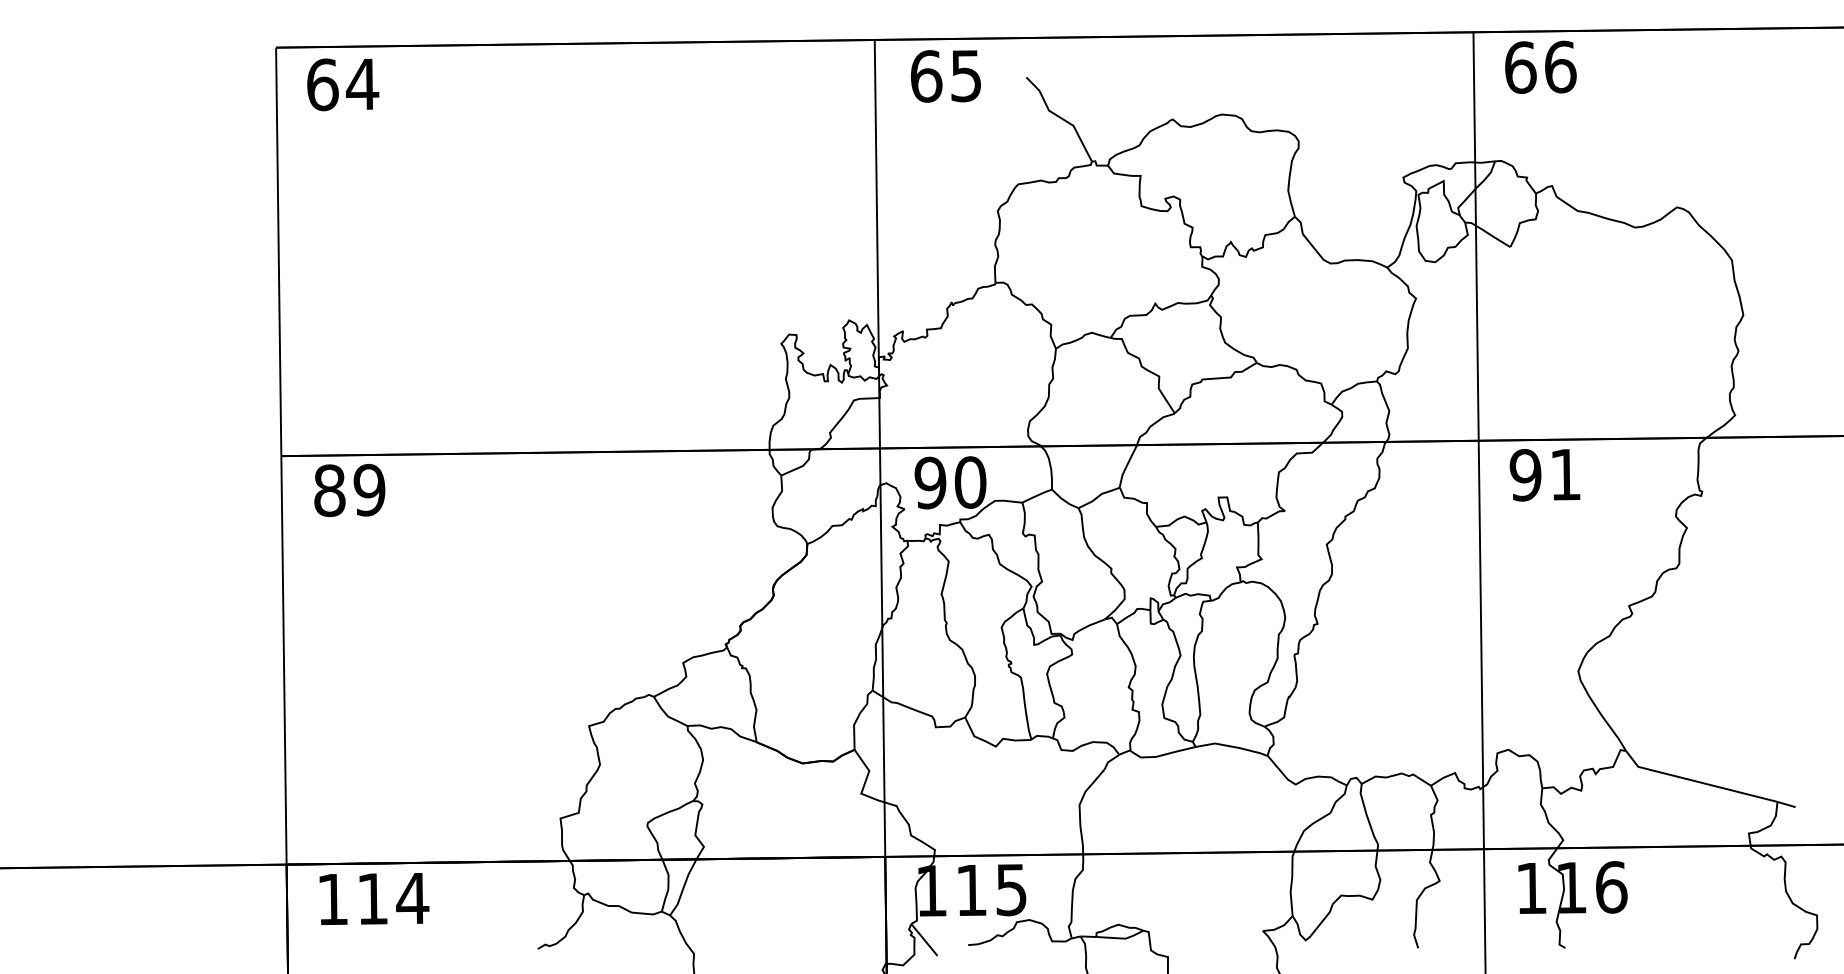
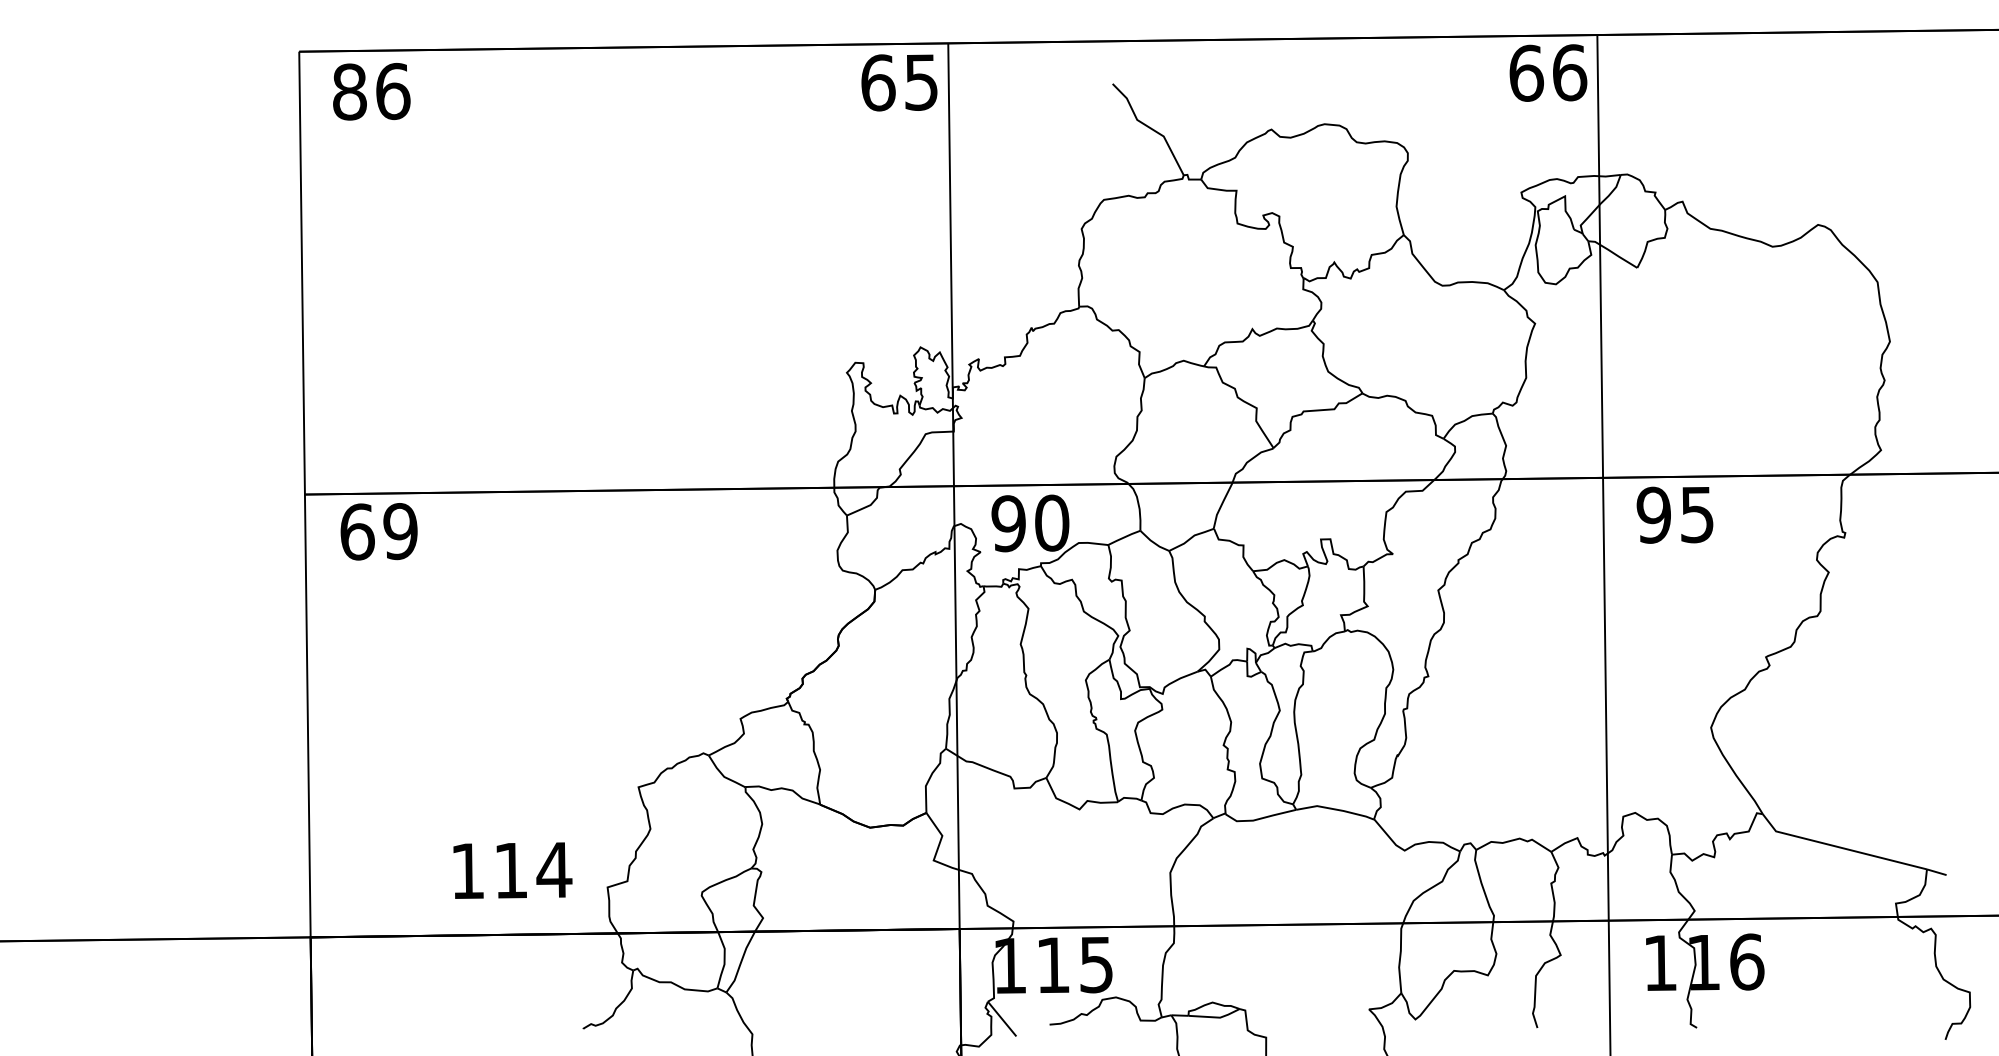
text: (1540, 66) -> (1548, 72), moved
text: (945, 76) -> (899, 82), moved
text: (343, 84) -> (372, 91), 64 -> 86
text: (1565, 475) -> (1697, 515), 91 -> 95
text: (329, 490) -> (357, 531), 89 -> 69
text: (374, 898) -> (512, 870), moved

